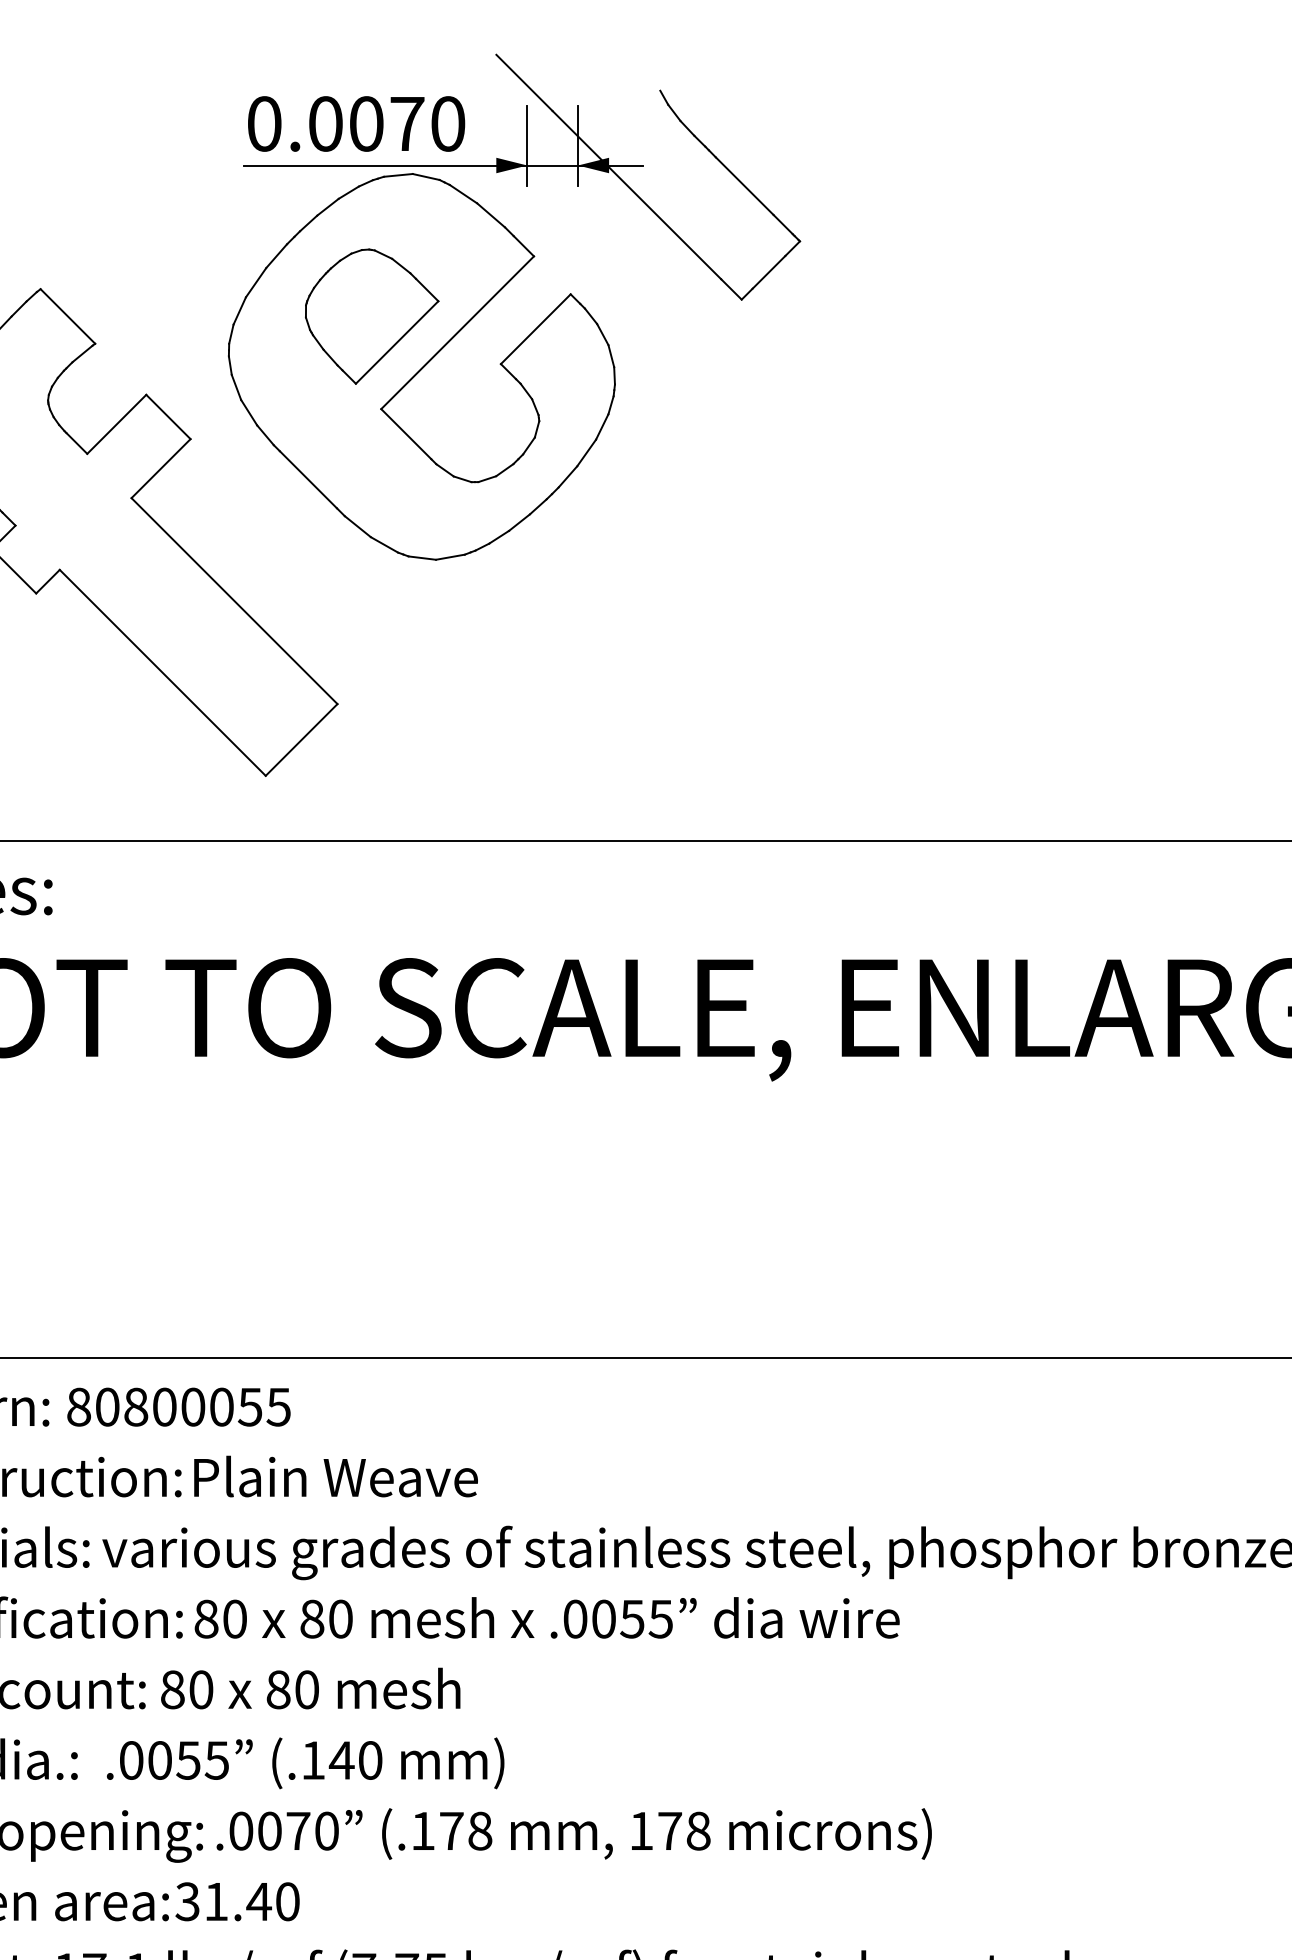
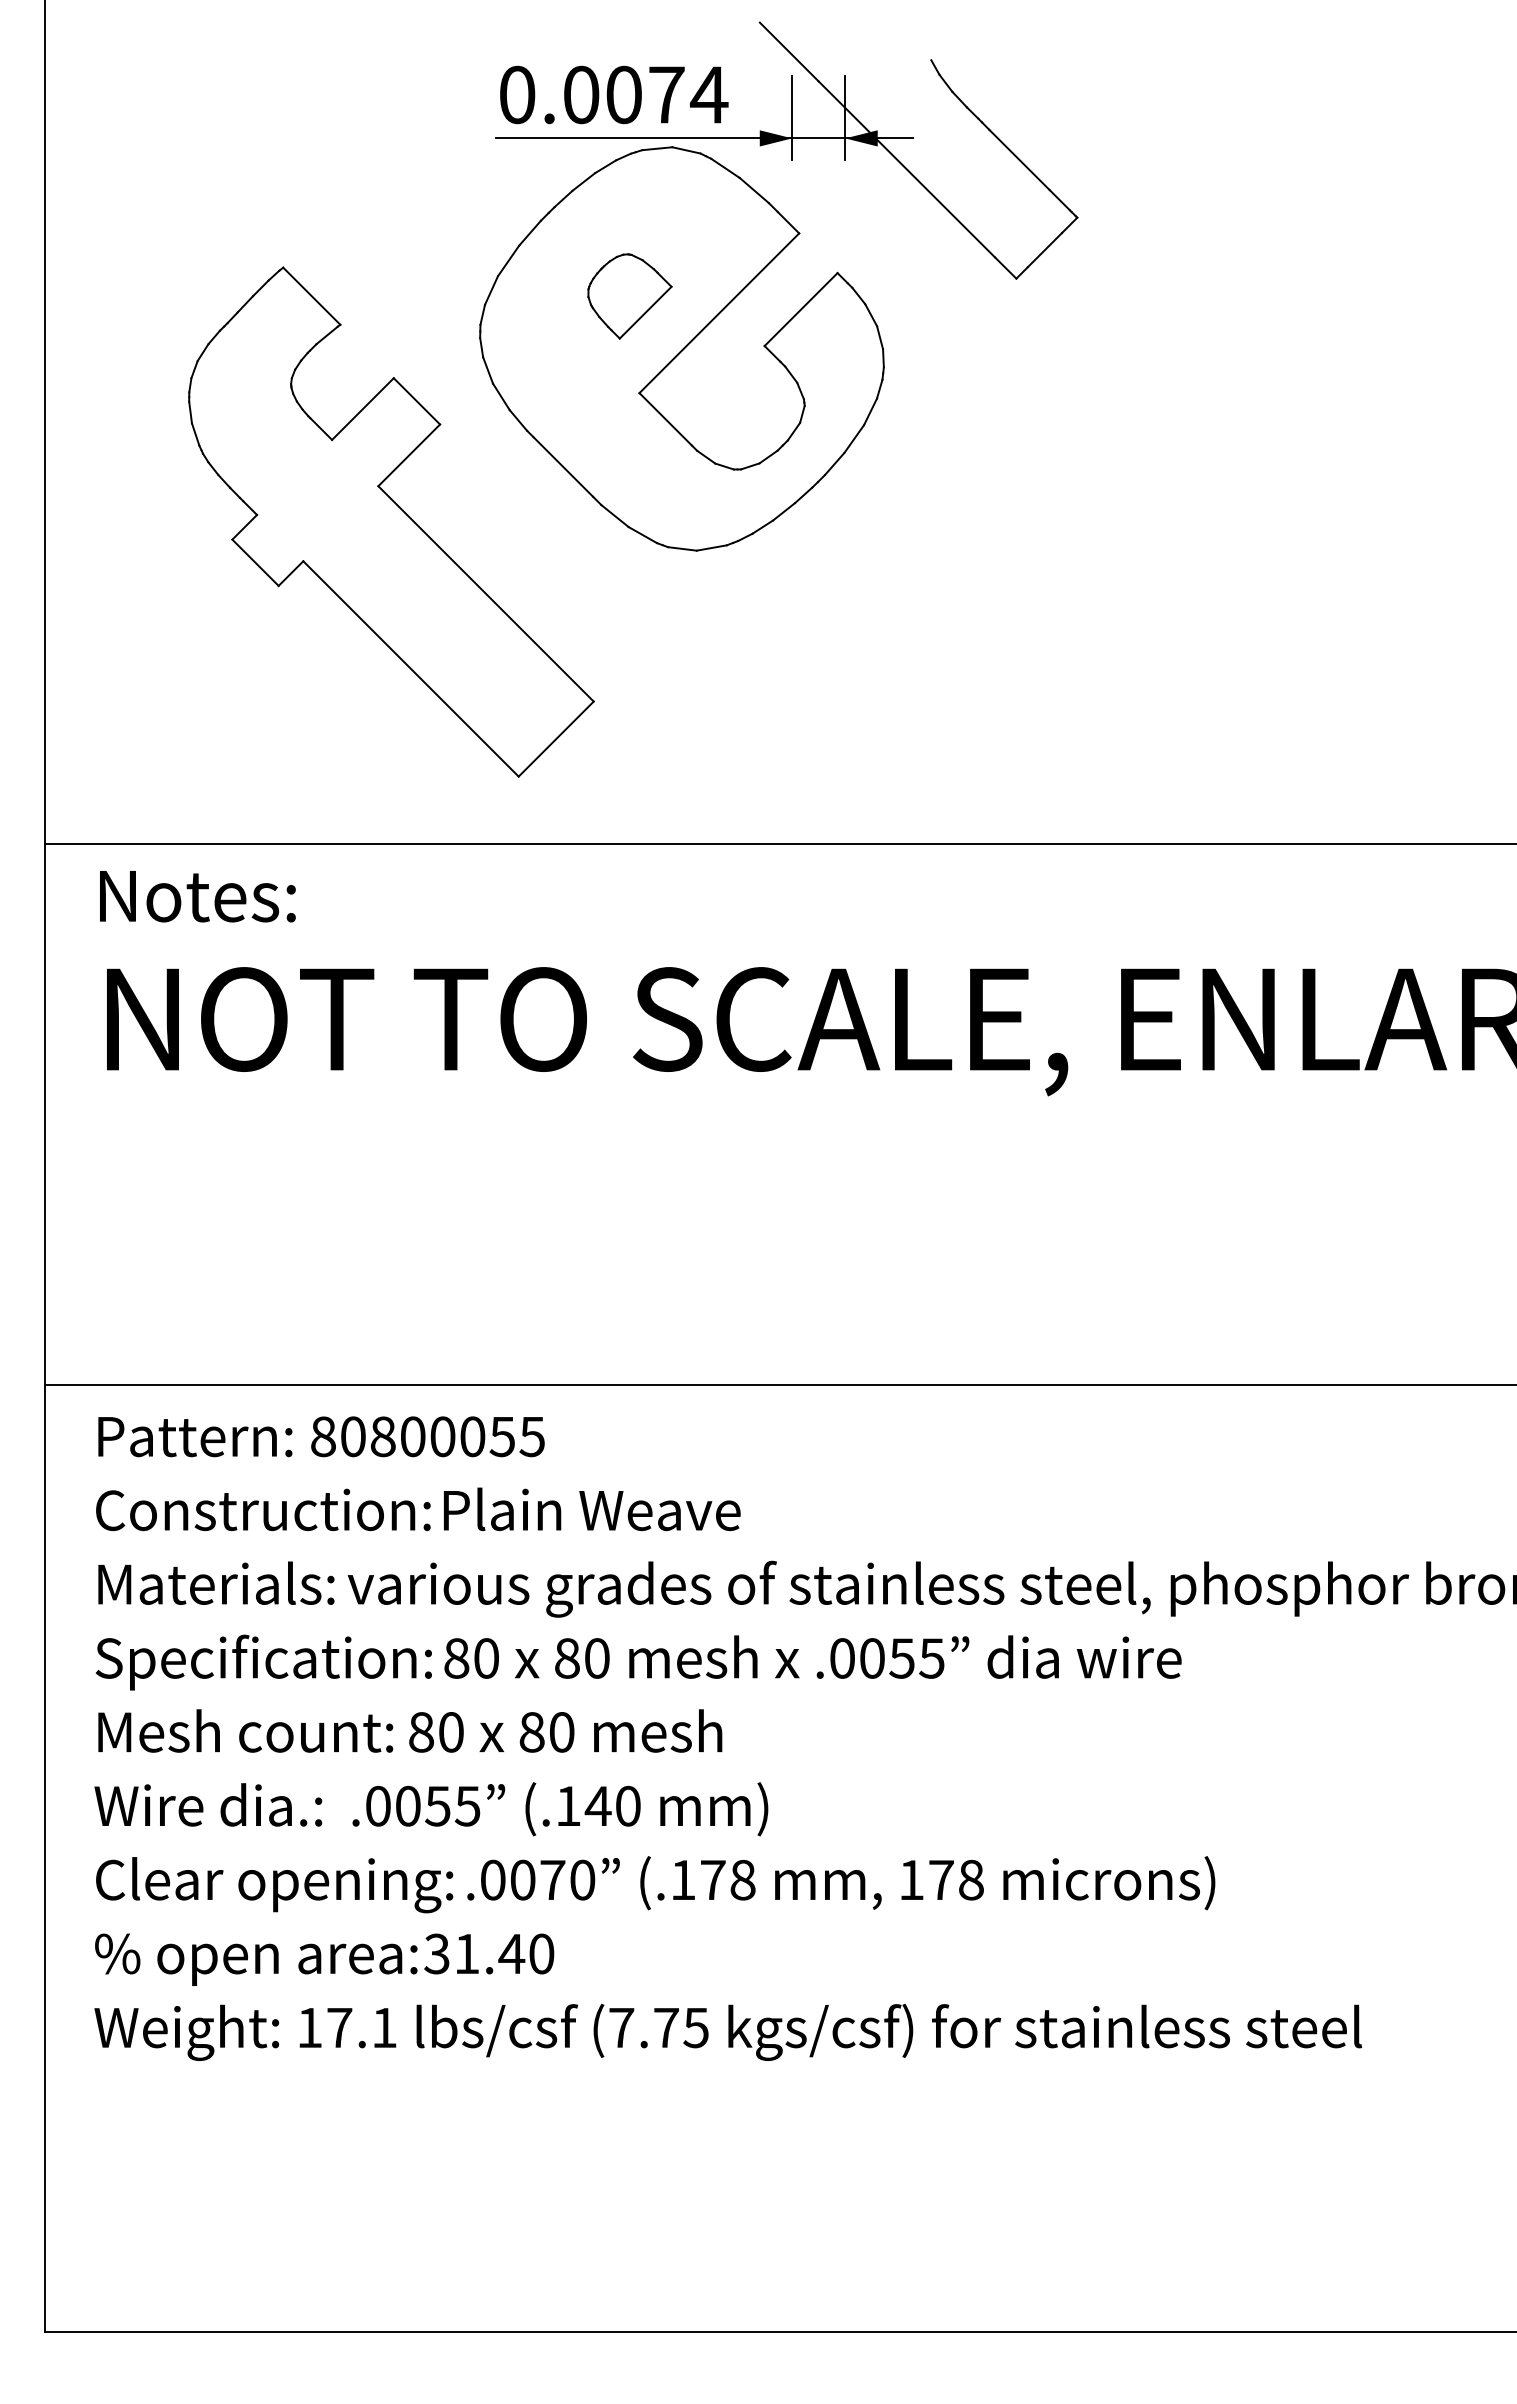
text: (447, 123) -> (708, 94), 0.0070 -> 0.0074
part: (371, 316) -> (629, 296), size x0.6

